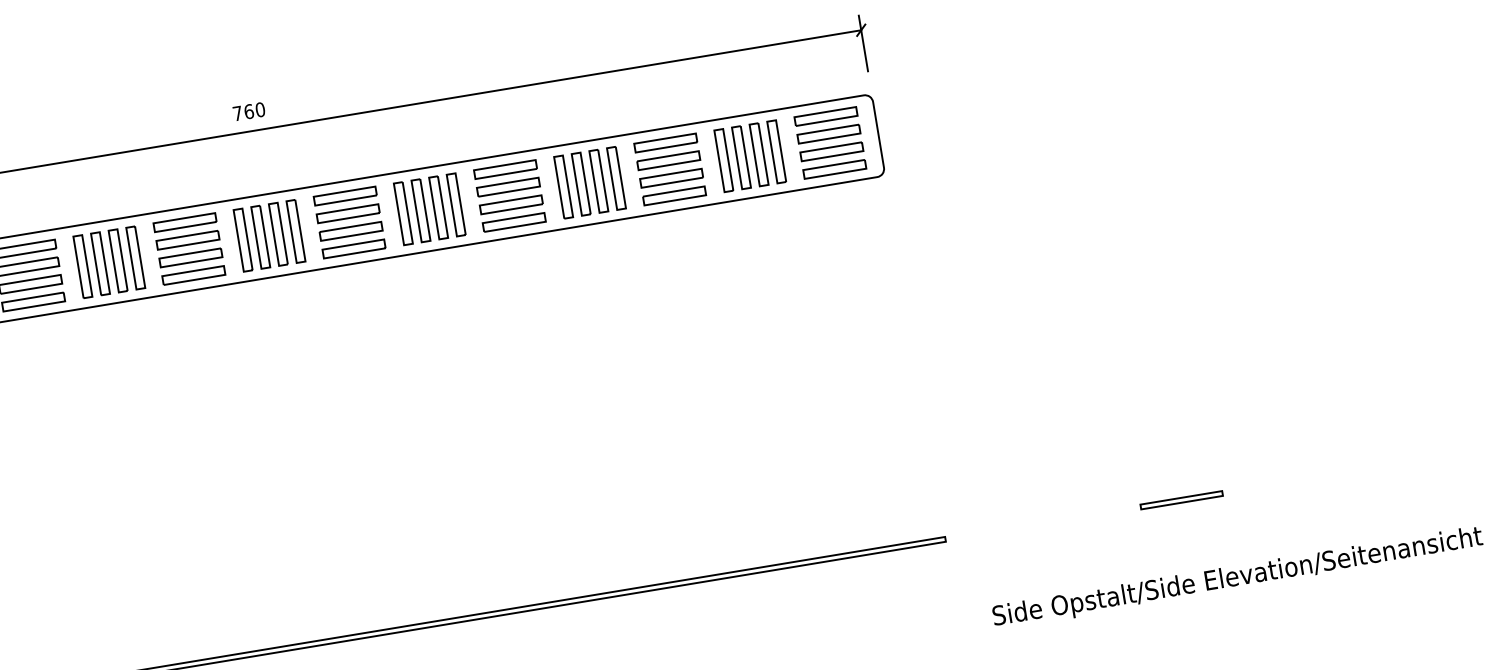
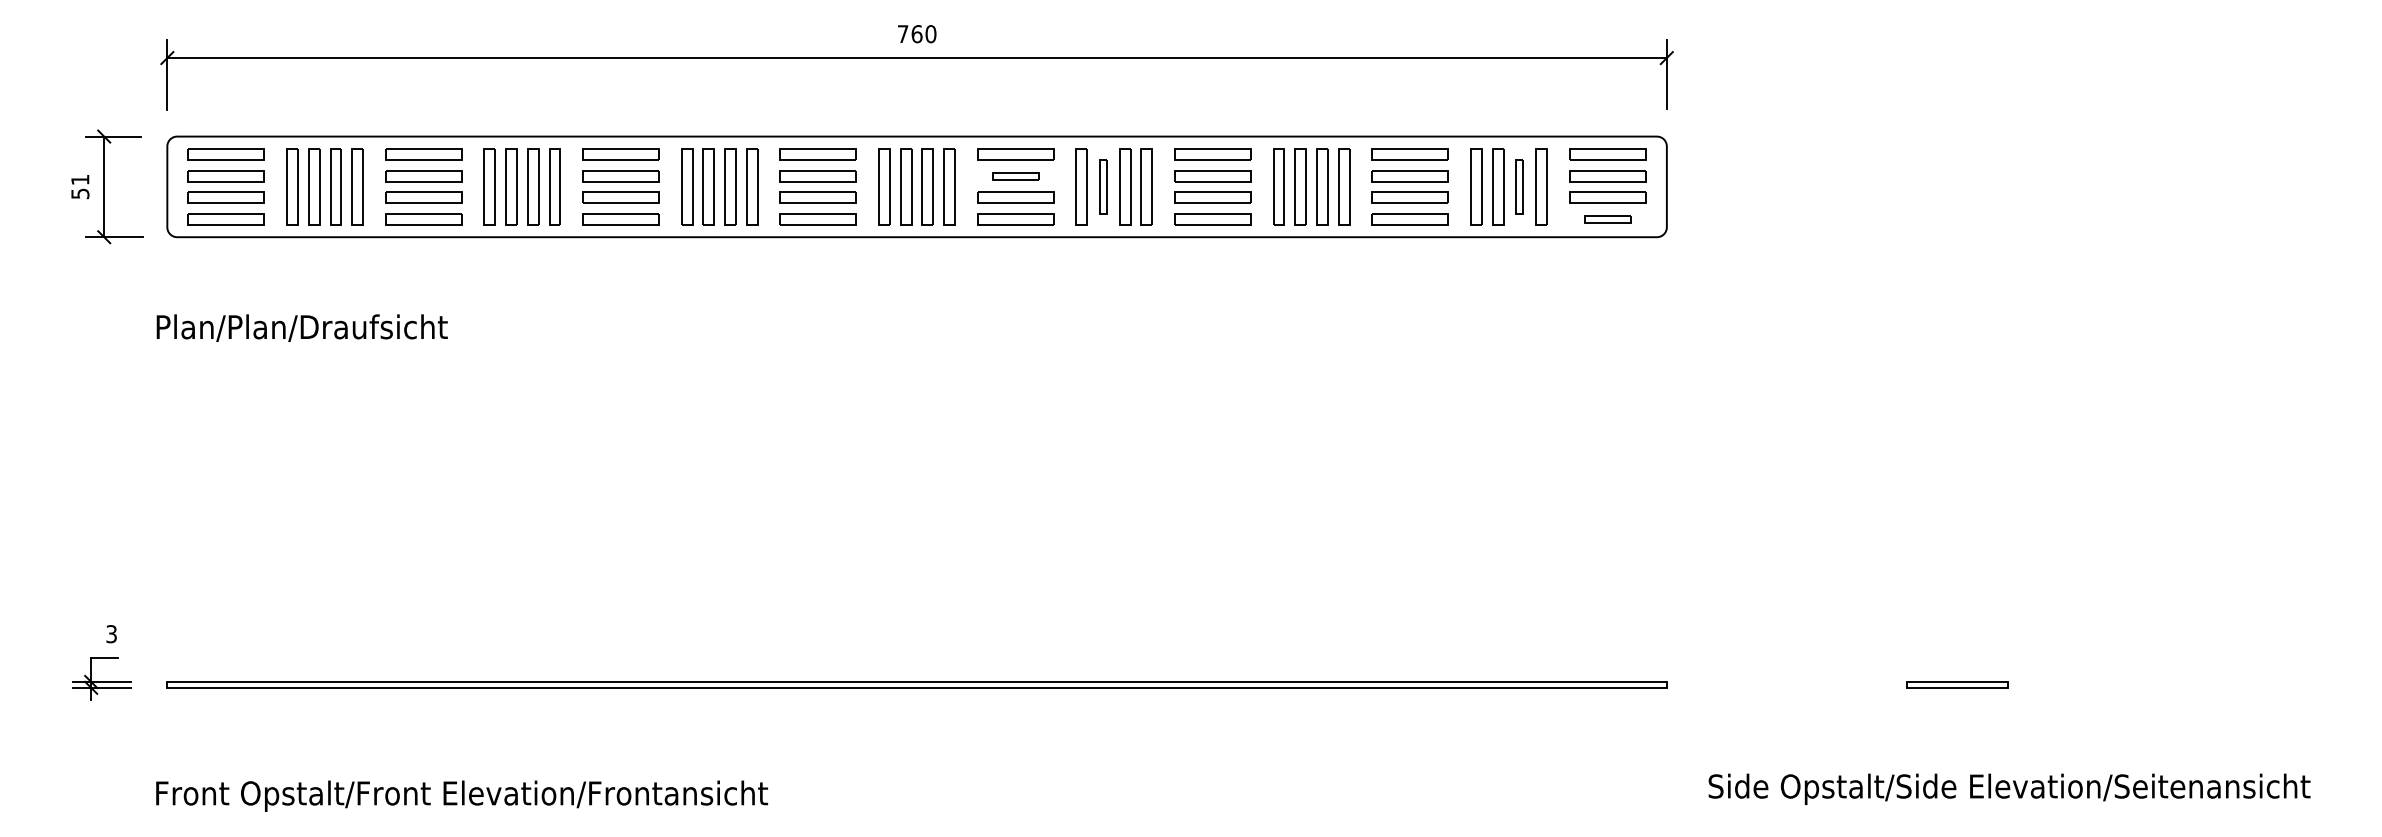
part: (758, 154) -> (1519, 186), size x0.7
part: (834, 169) -> (1607, 219), size x0.6
part: (420, 210) -> (1103, 186), size x0.7
part: (348, 214) -> (1015, 176), size x0.6

